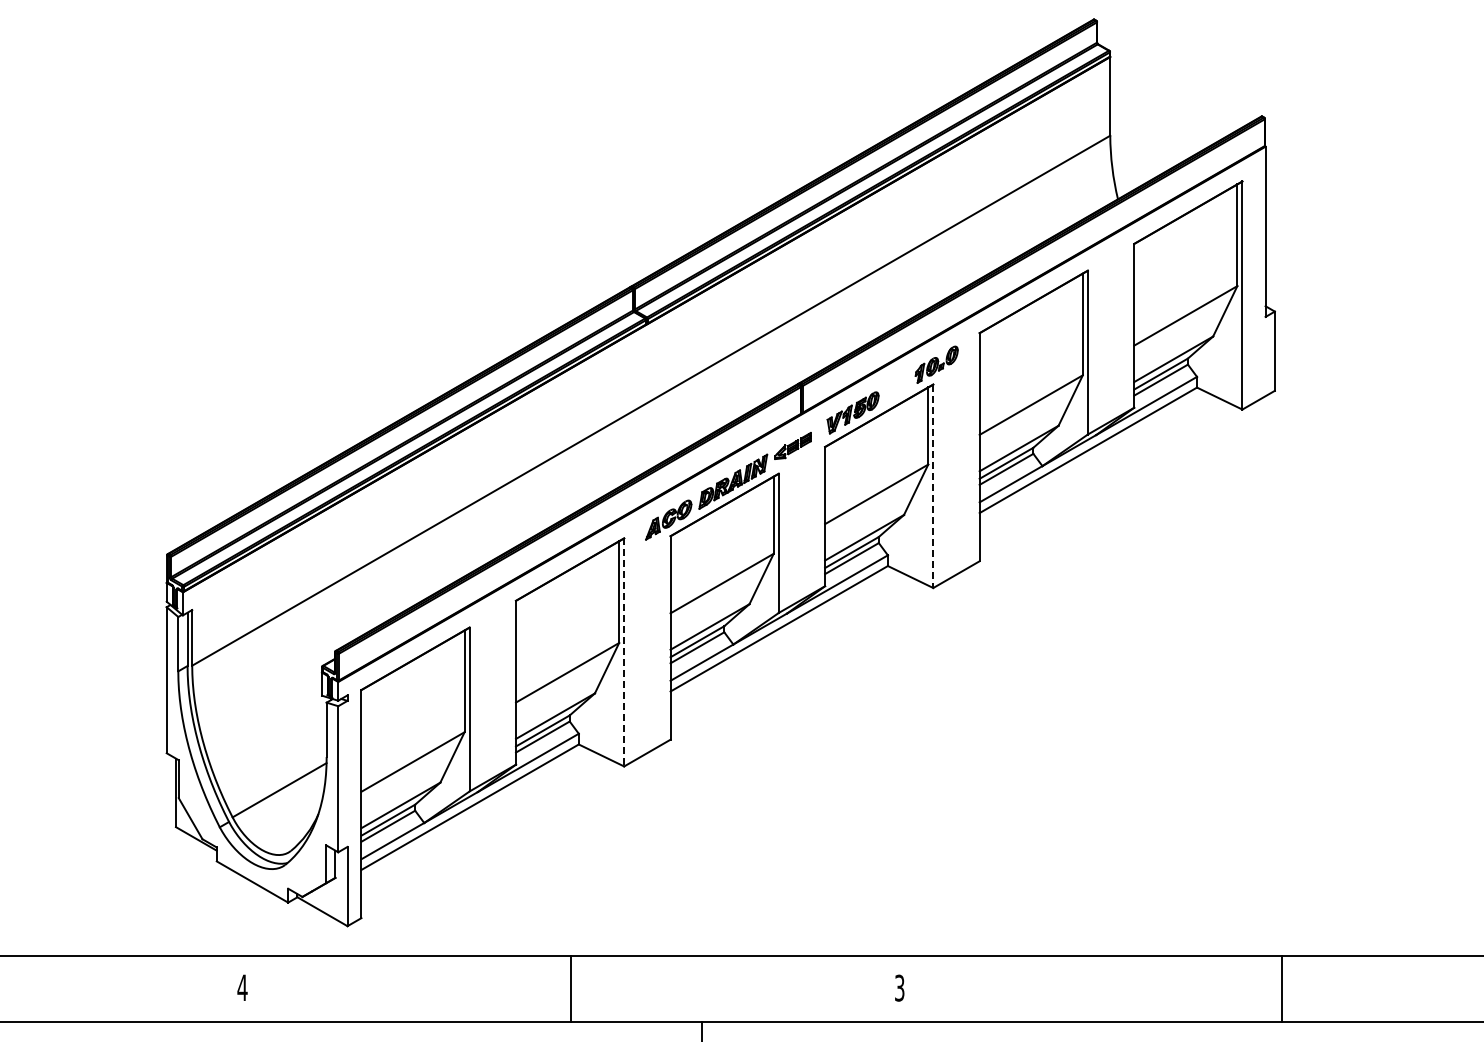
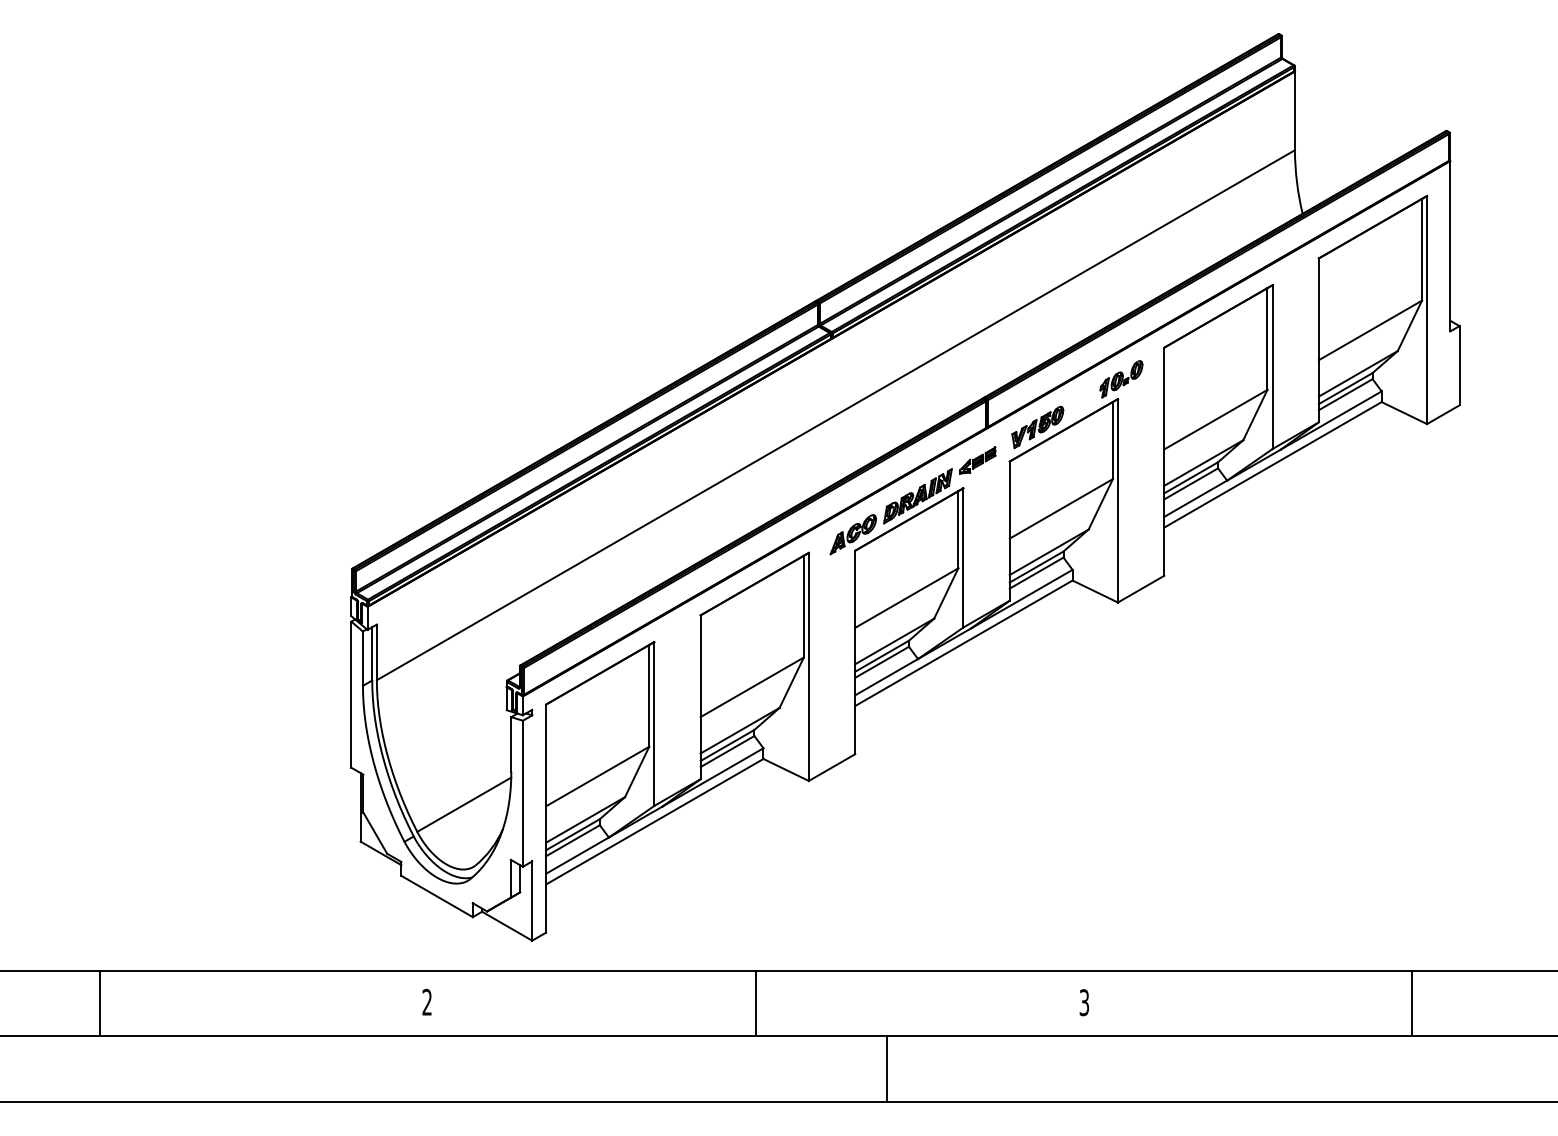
line: (932, 485) -> (1117, 500), dashed -> solid
line: (623, 652) -> (808, 667), dashed -> solid
text: (242, 986) -> (427, 1001), 4 -> 2
line: (1281, 988) -> (1411, 1003), moved

